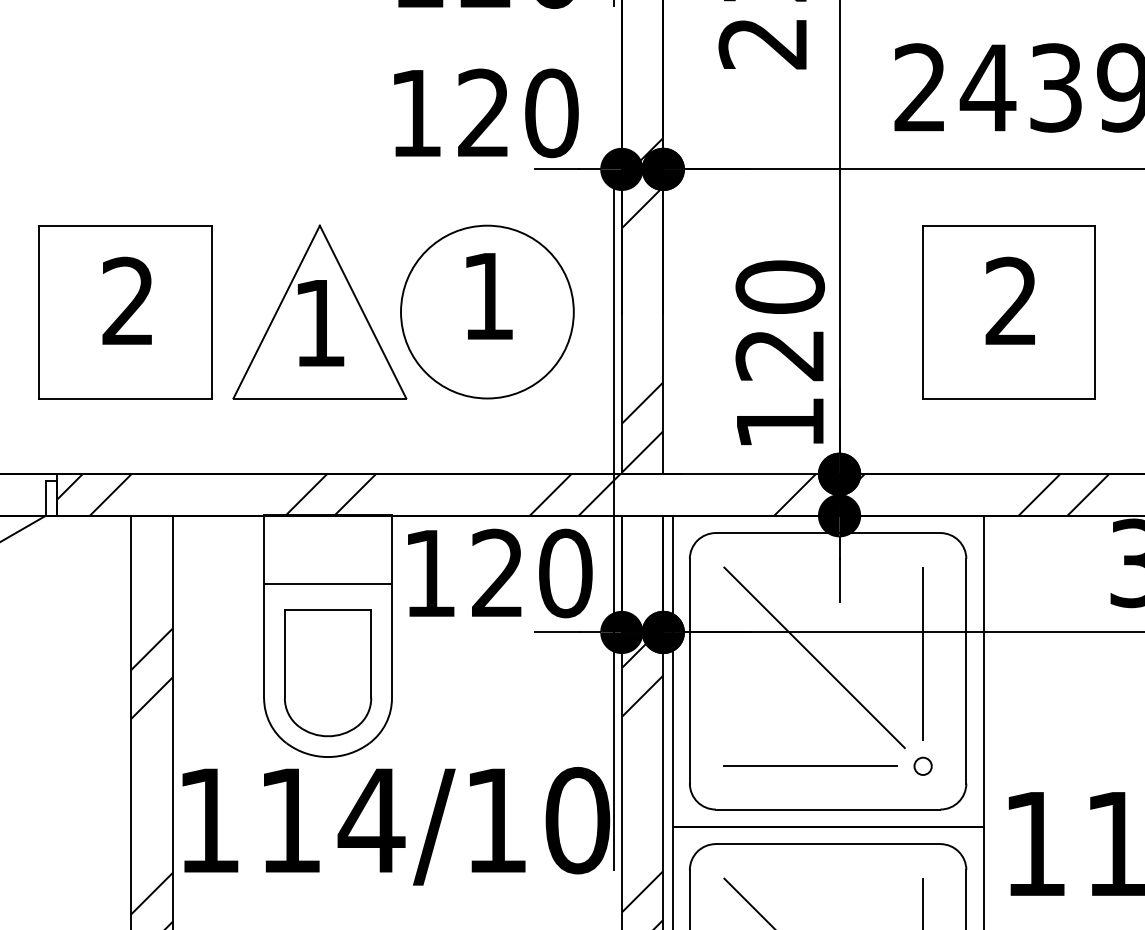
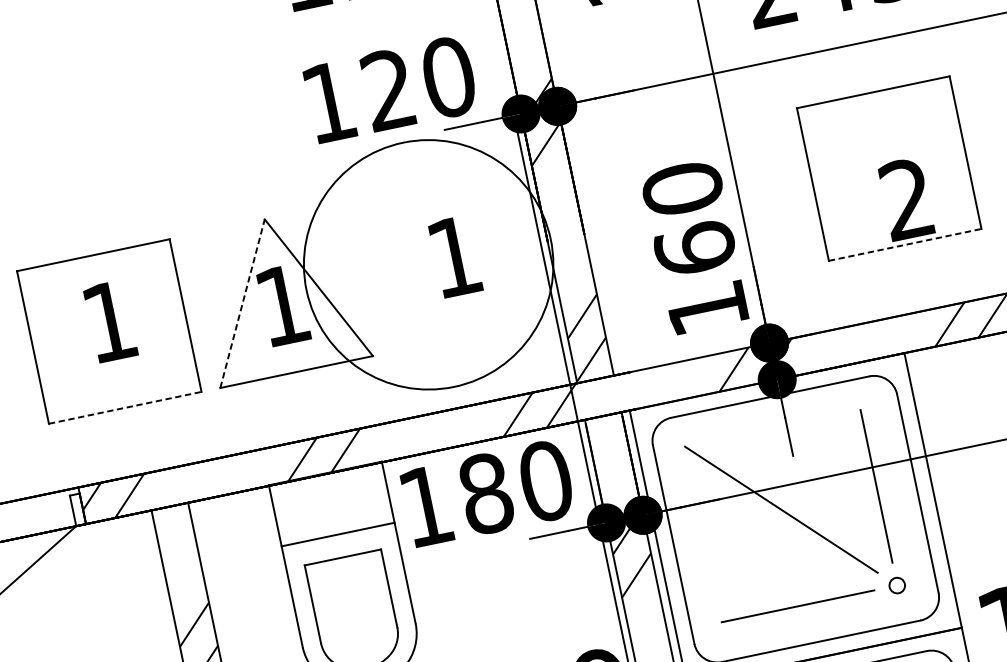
text: (489, 296) -> (455, 256), moved
text: (127, 300) -> (108, 320), 2 -> 1
text: (1009, 300) -> (905, 198), moved
circle: (487, 311) -> (428, 264), size x1.6
line: (276, 312) -> (242, 304), solid -> dashed
text: (780, 354) -> (695, 248), 120 -> 160
line: (126, 398) -> (125, 407), solid -> dashed
line: (1009, 398) -> (905, 244), solid -> dashed
text: (497, 573) -> (485, 493), 120 -> 180

